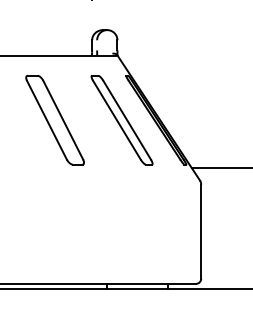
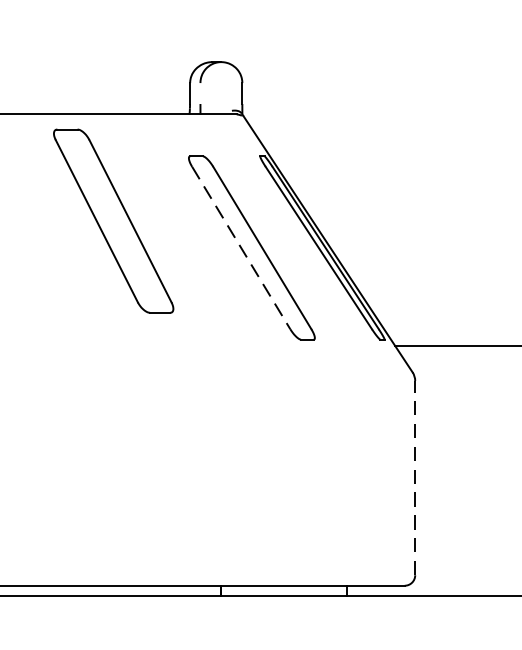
part: (54, 120) -> (112, 221), moved
line: (116, 120) -> (240, 248), solid -> dashed
line: (201, 231) -> (415, 477), solid -> dashed

